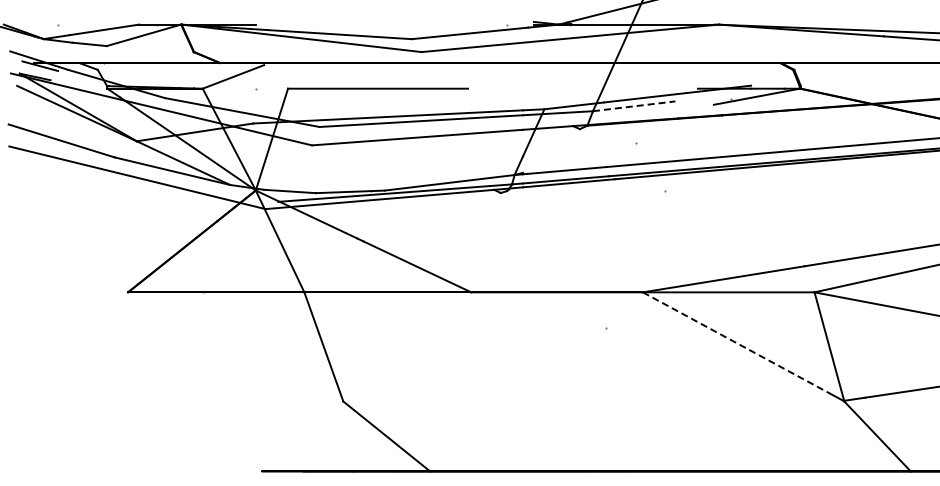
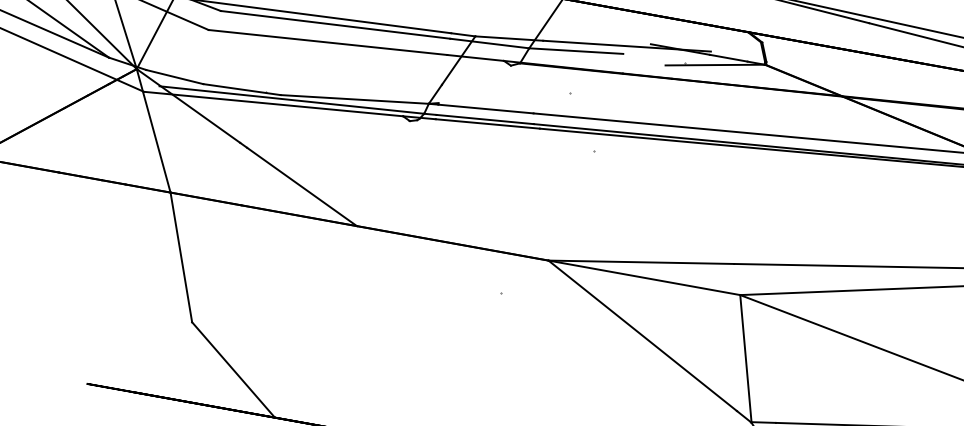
line: (634, 106) -> (576, 51), dashed -> solid
line: (736, 343) -> (642, 336), dashed -> solid

